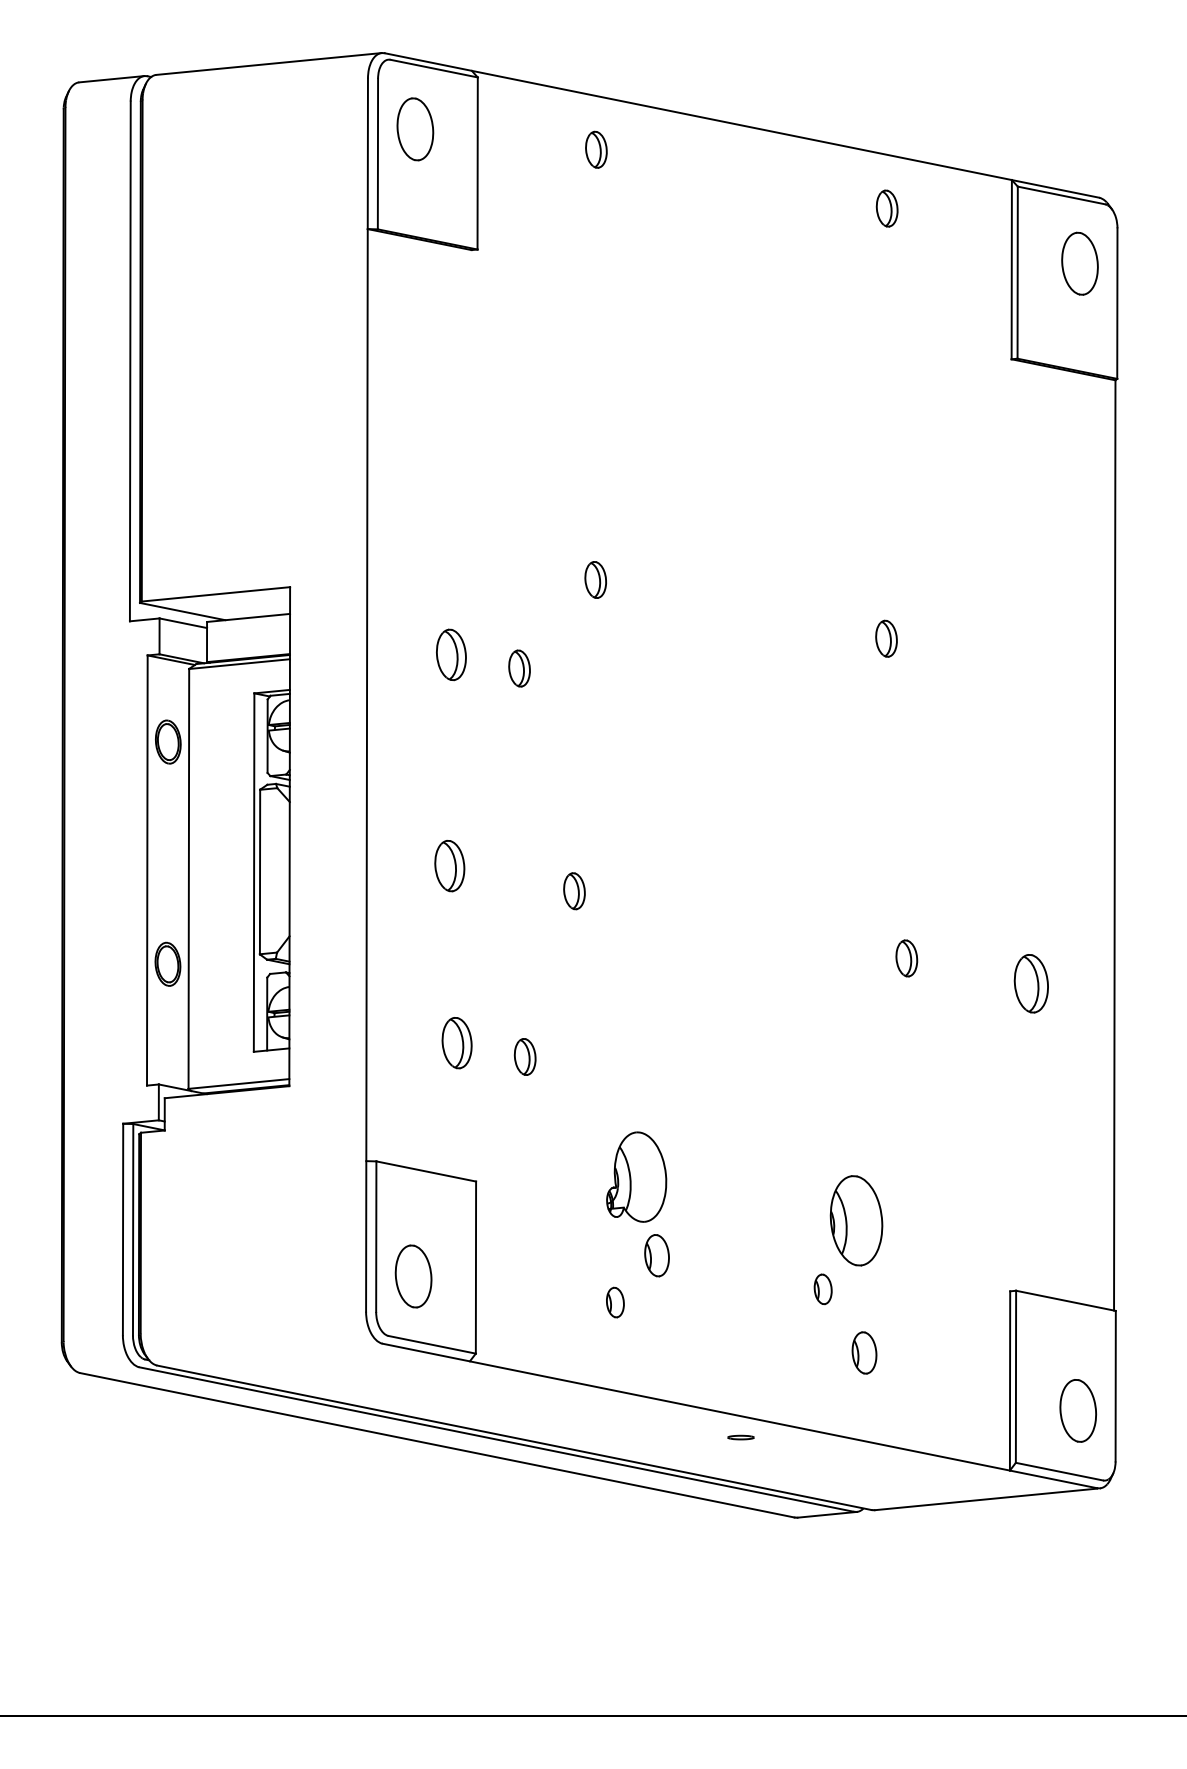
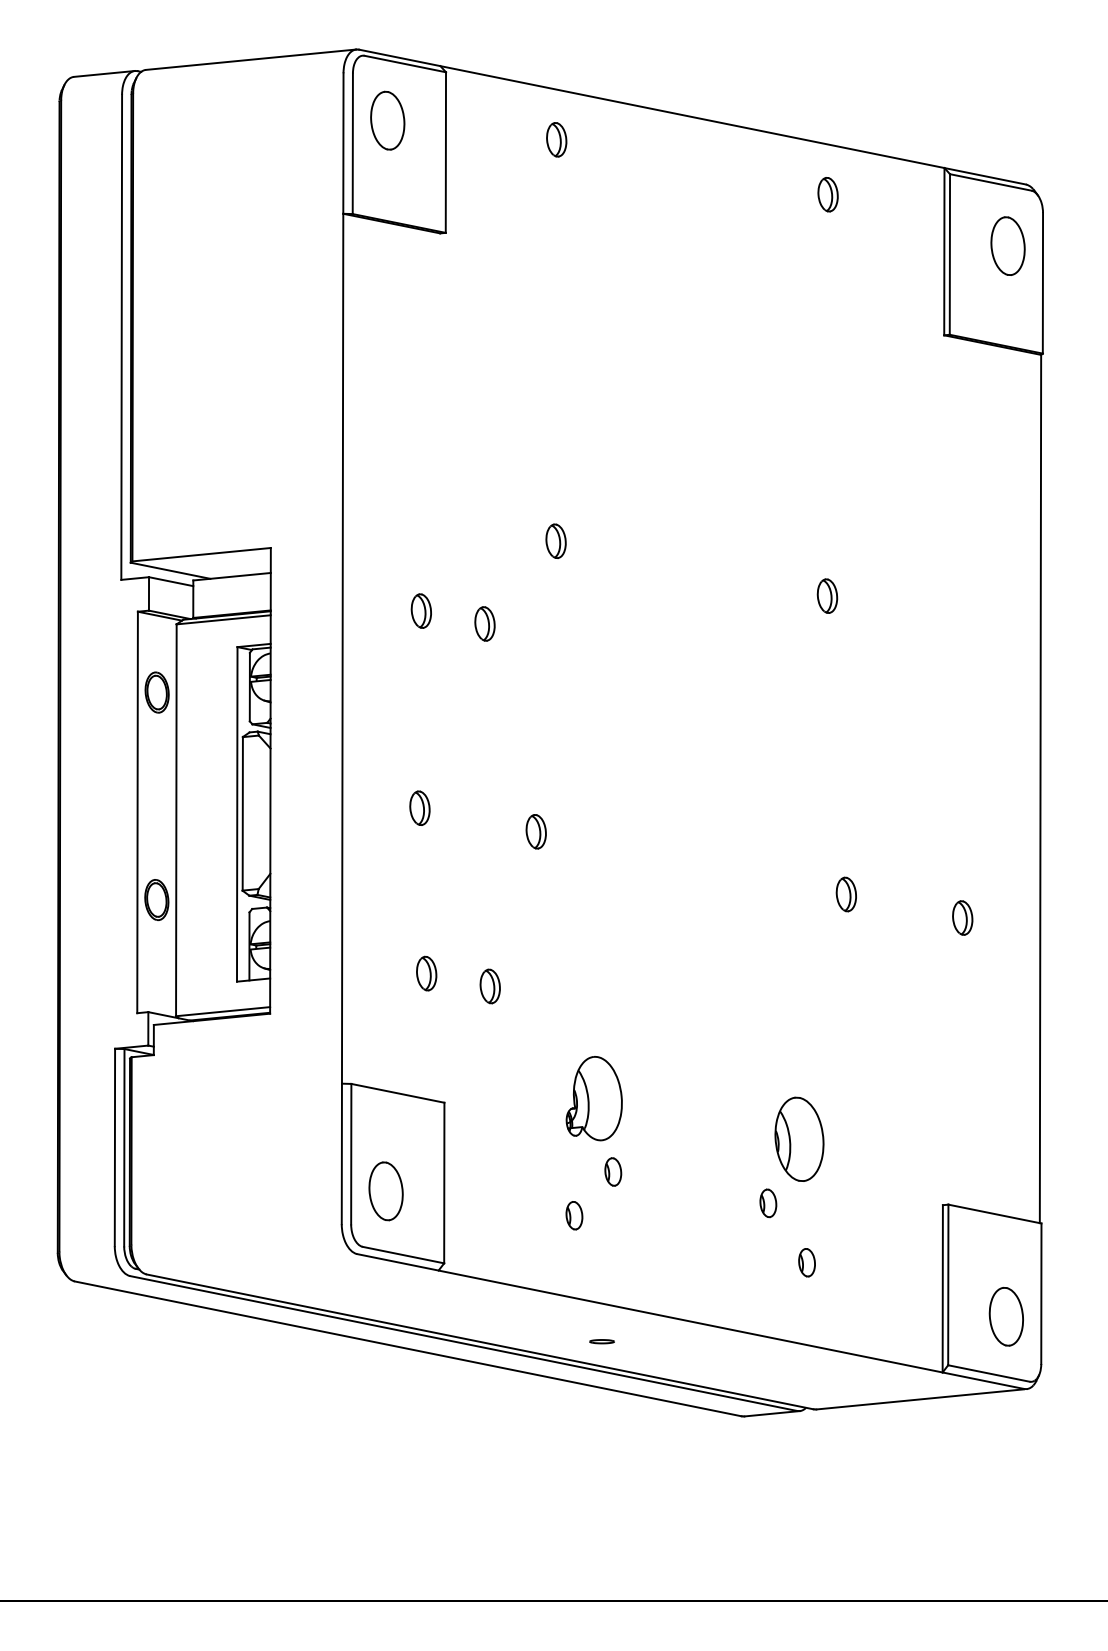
part: (451, 654) -> (421, 610), size x0.71
part: (449, 865) -> (419, 807), size x0.71
part: (1031, 983) -> (962, 917), size x0.62
part: (456, 1043) -> (426, 973), size x0.71
part: (656, 1255) -> (612, 1171), size x0.71
part: (864, 1352) -> (806, 1262), size x0.71
part: (740, 1437) -> (601, 1341), moved

